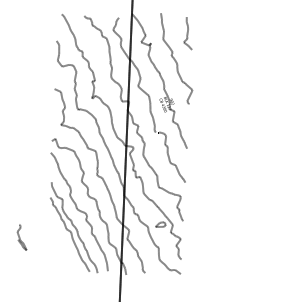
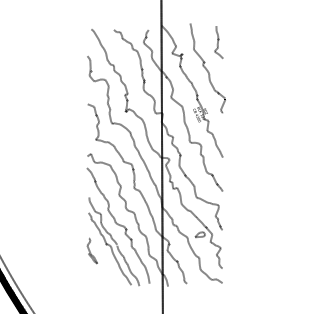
curve: (20, 236) -> (90, 250), moved

